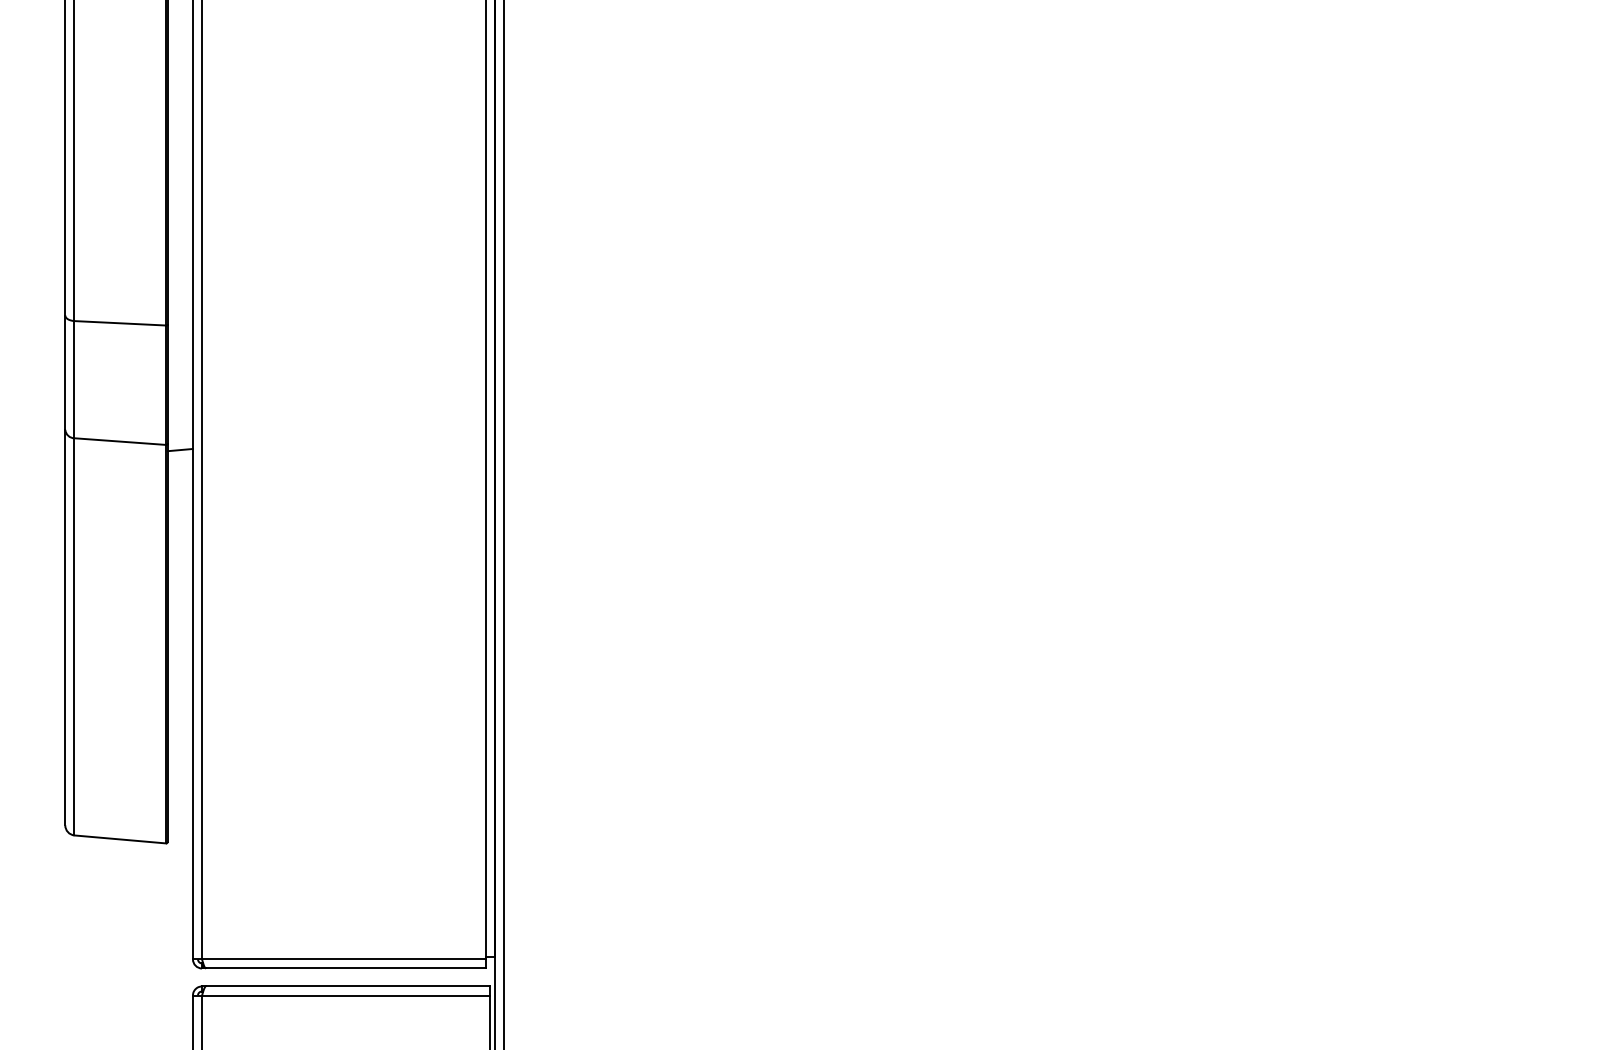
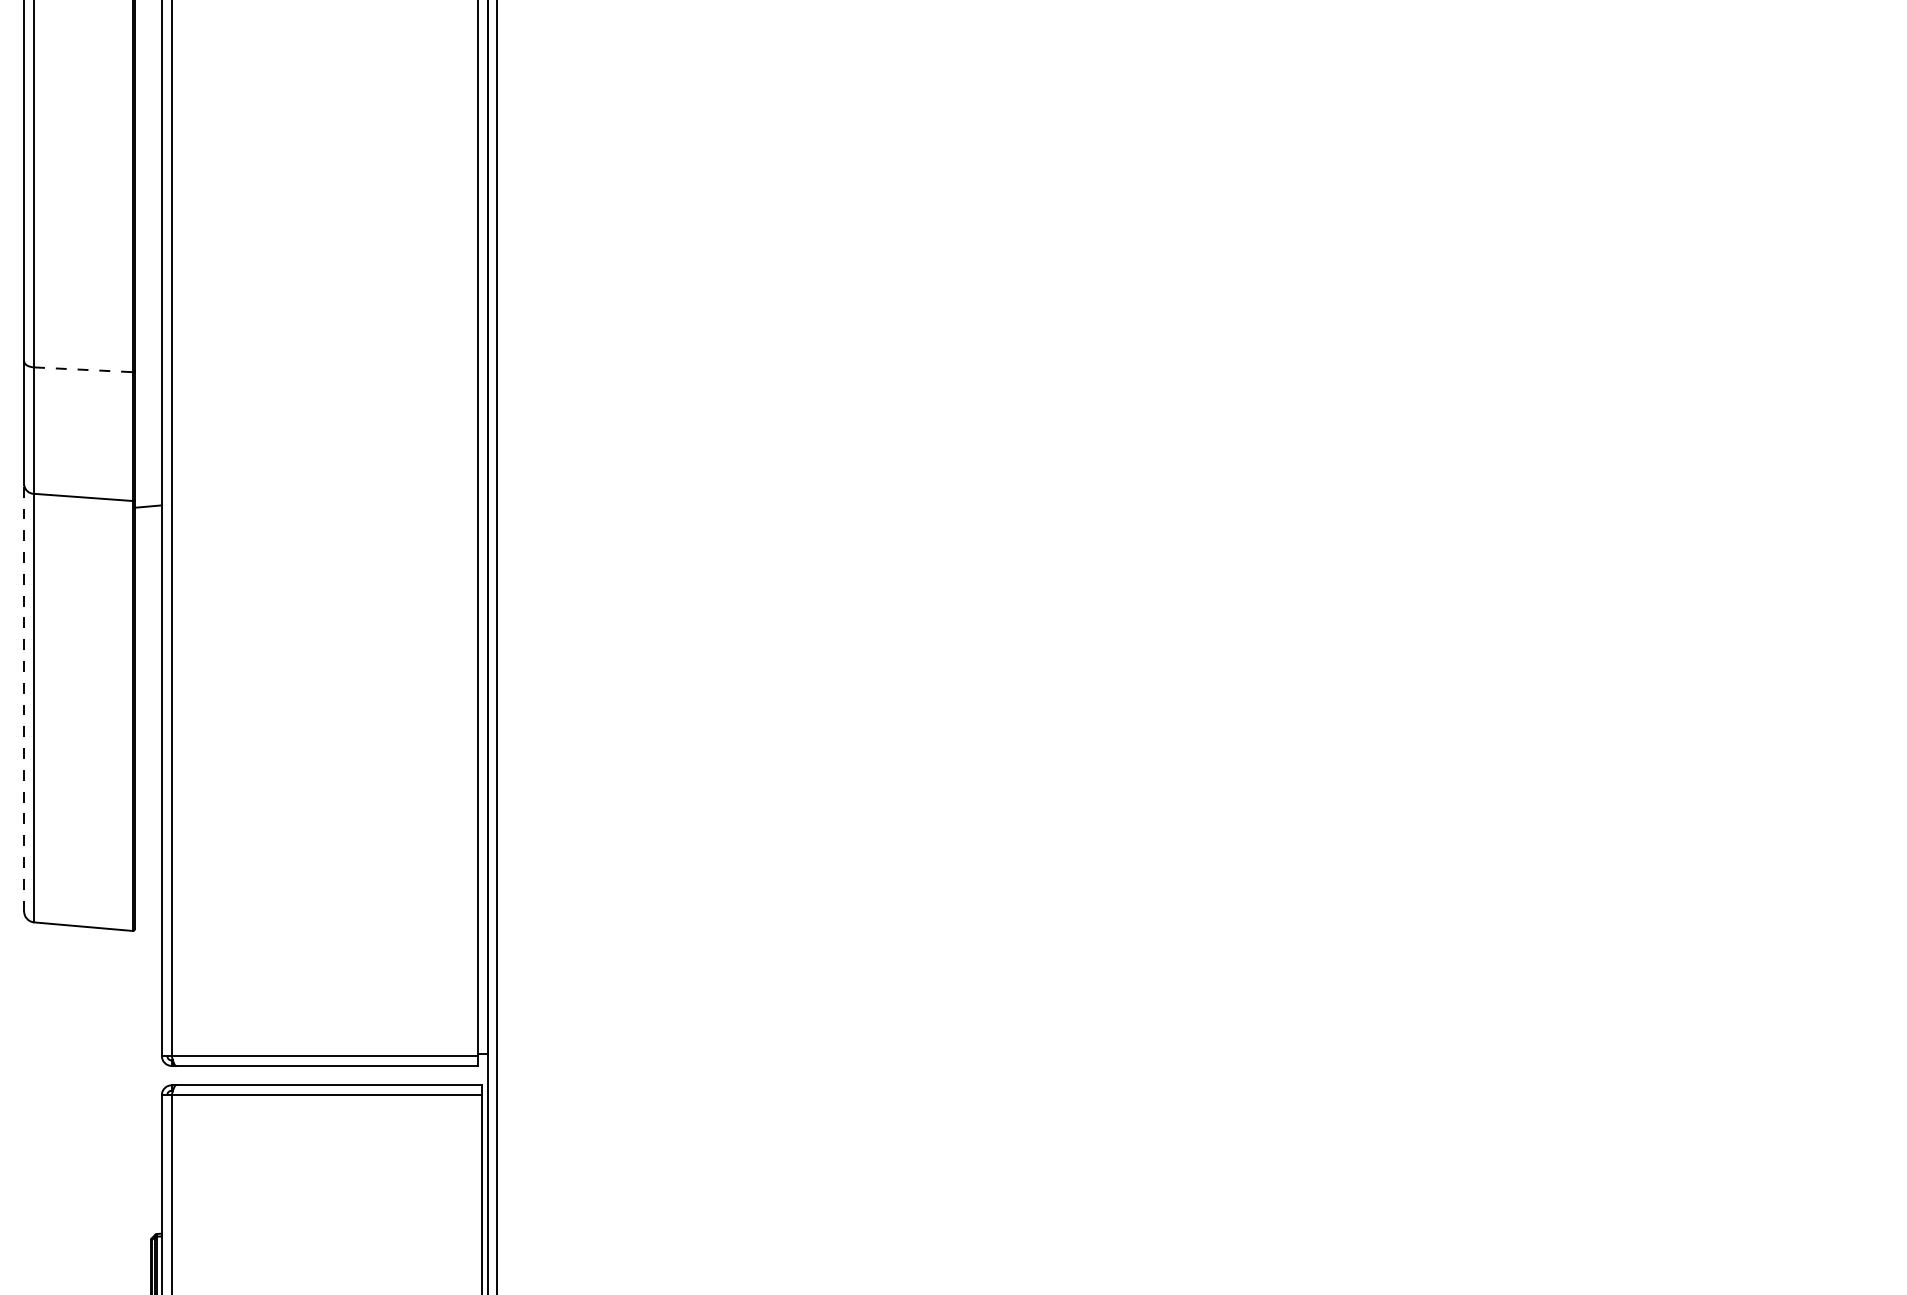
line: (120, 323) -> (83, 369), solid -> dashed
line: (65, 627) -> (24, 697), solid -> dashed

